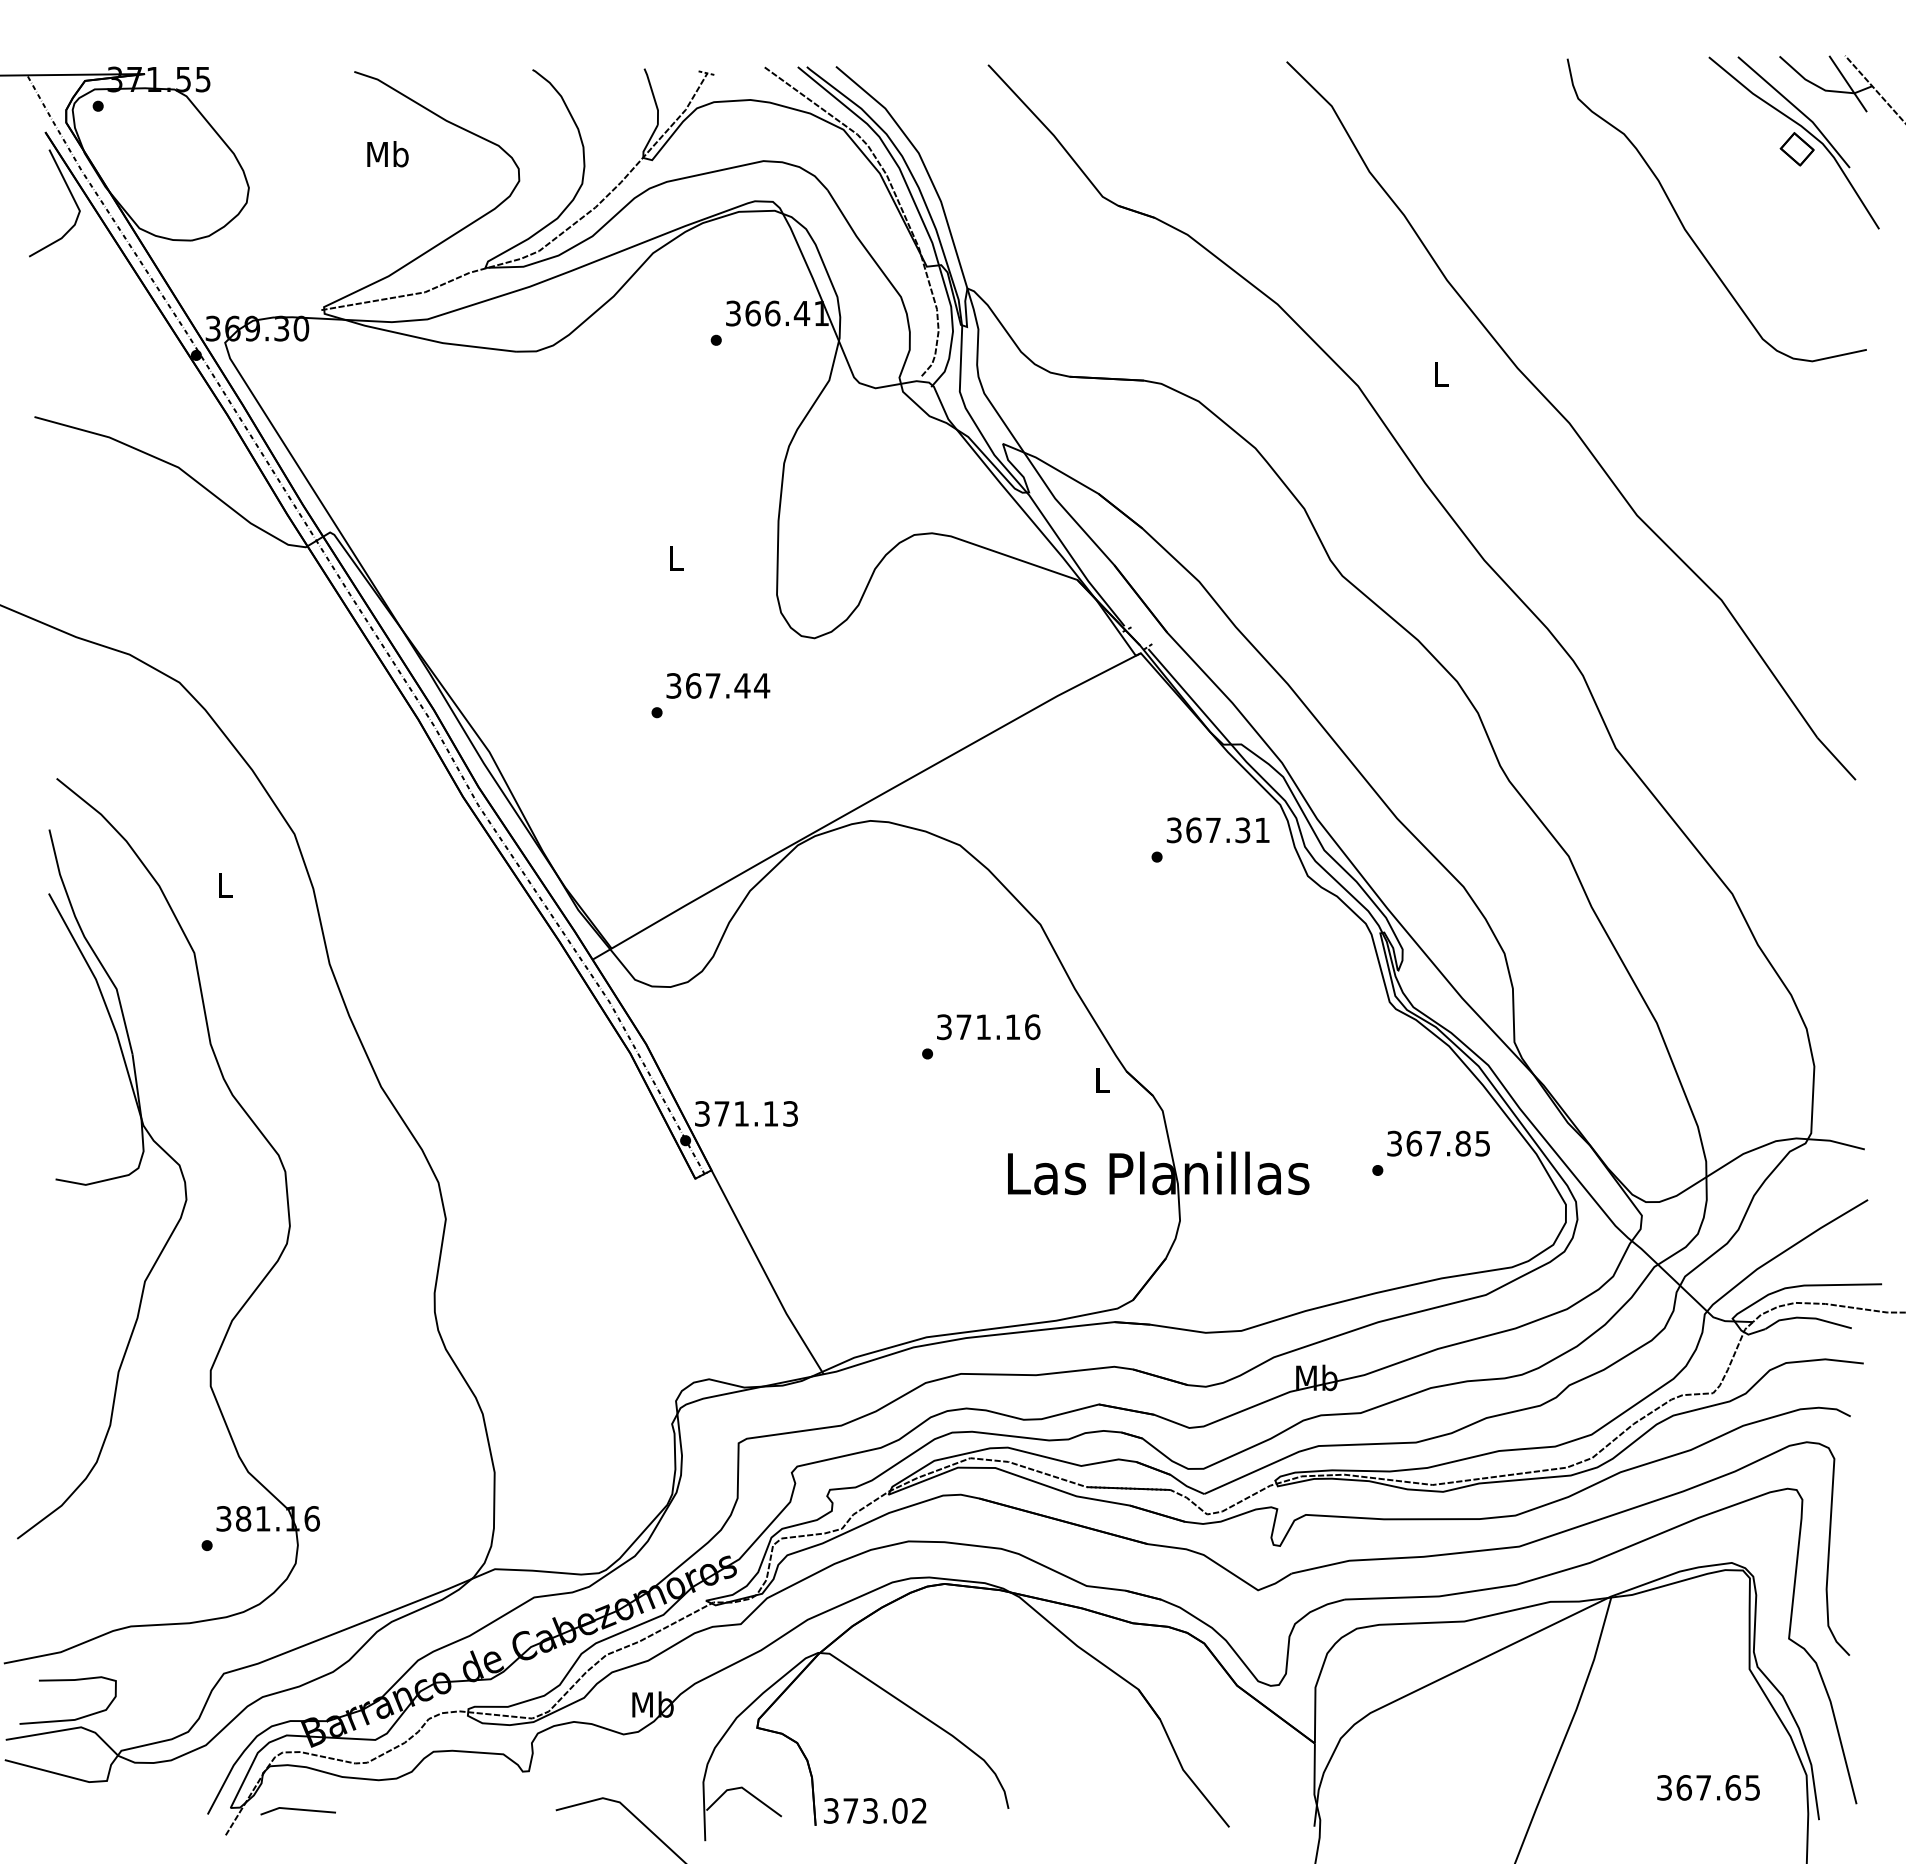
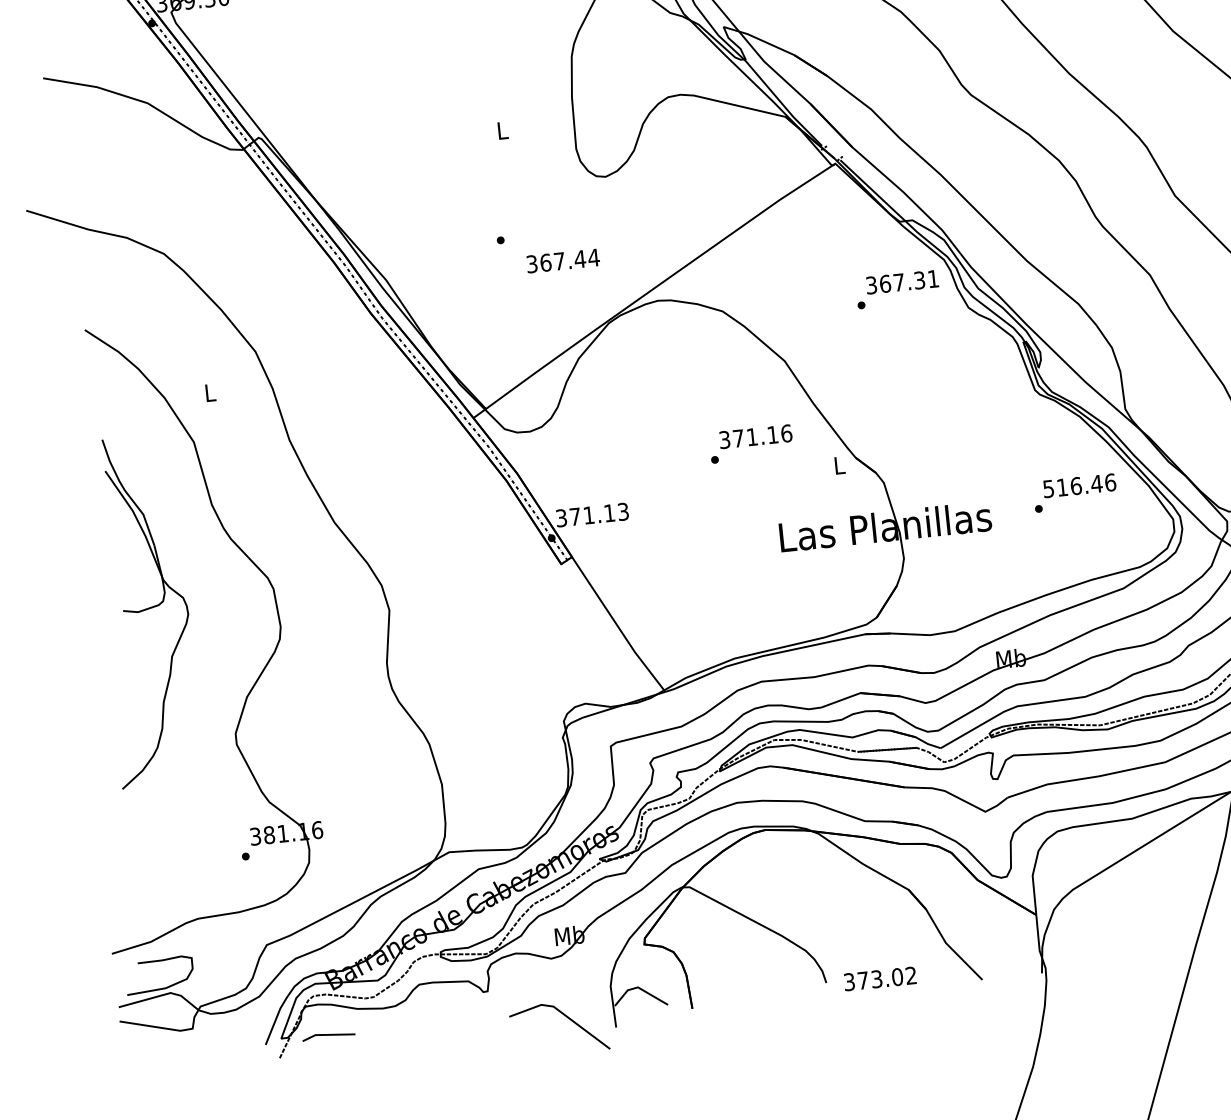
text: (718, 685) -> (563, 260), moved
text: (1439, 1143) -> (1080, 485), 367.85 -> 516.46
part: (102, 1184) -> (146, 611), size x0.7
text: (875, 1810) -> (880, 978), moved

